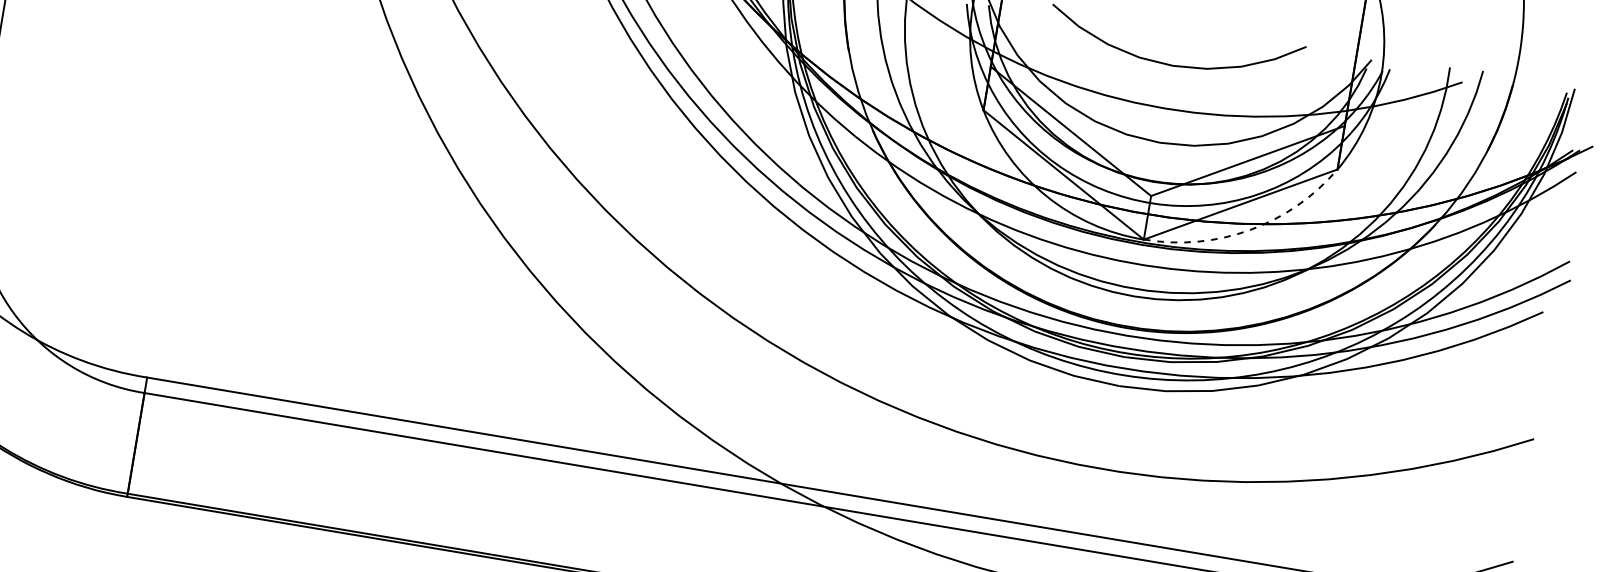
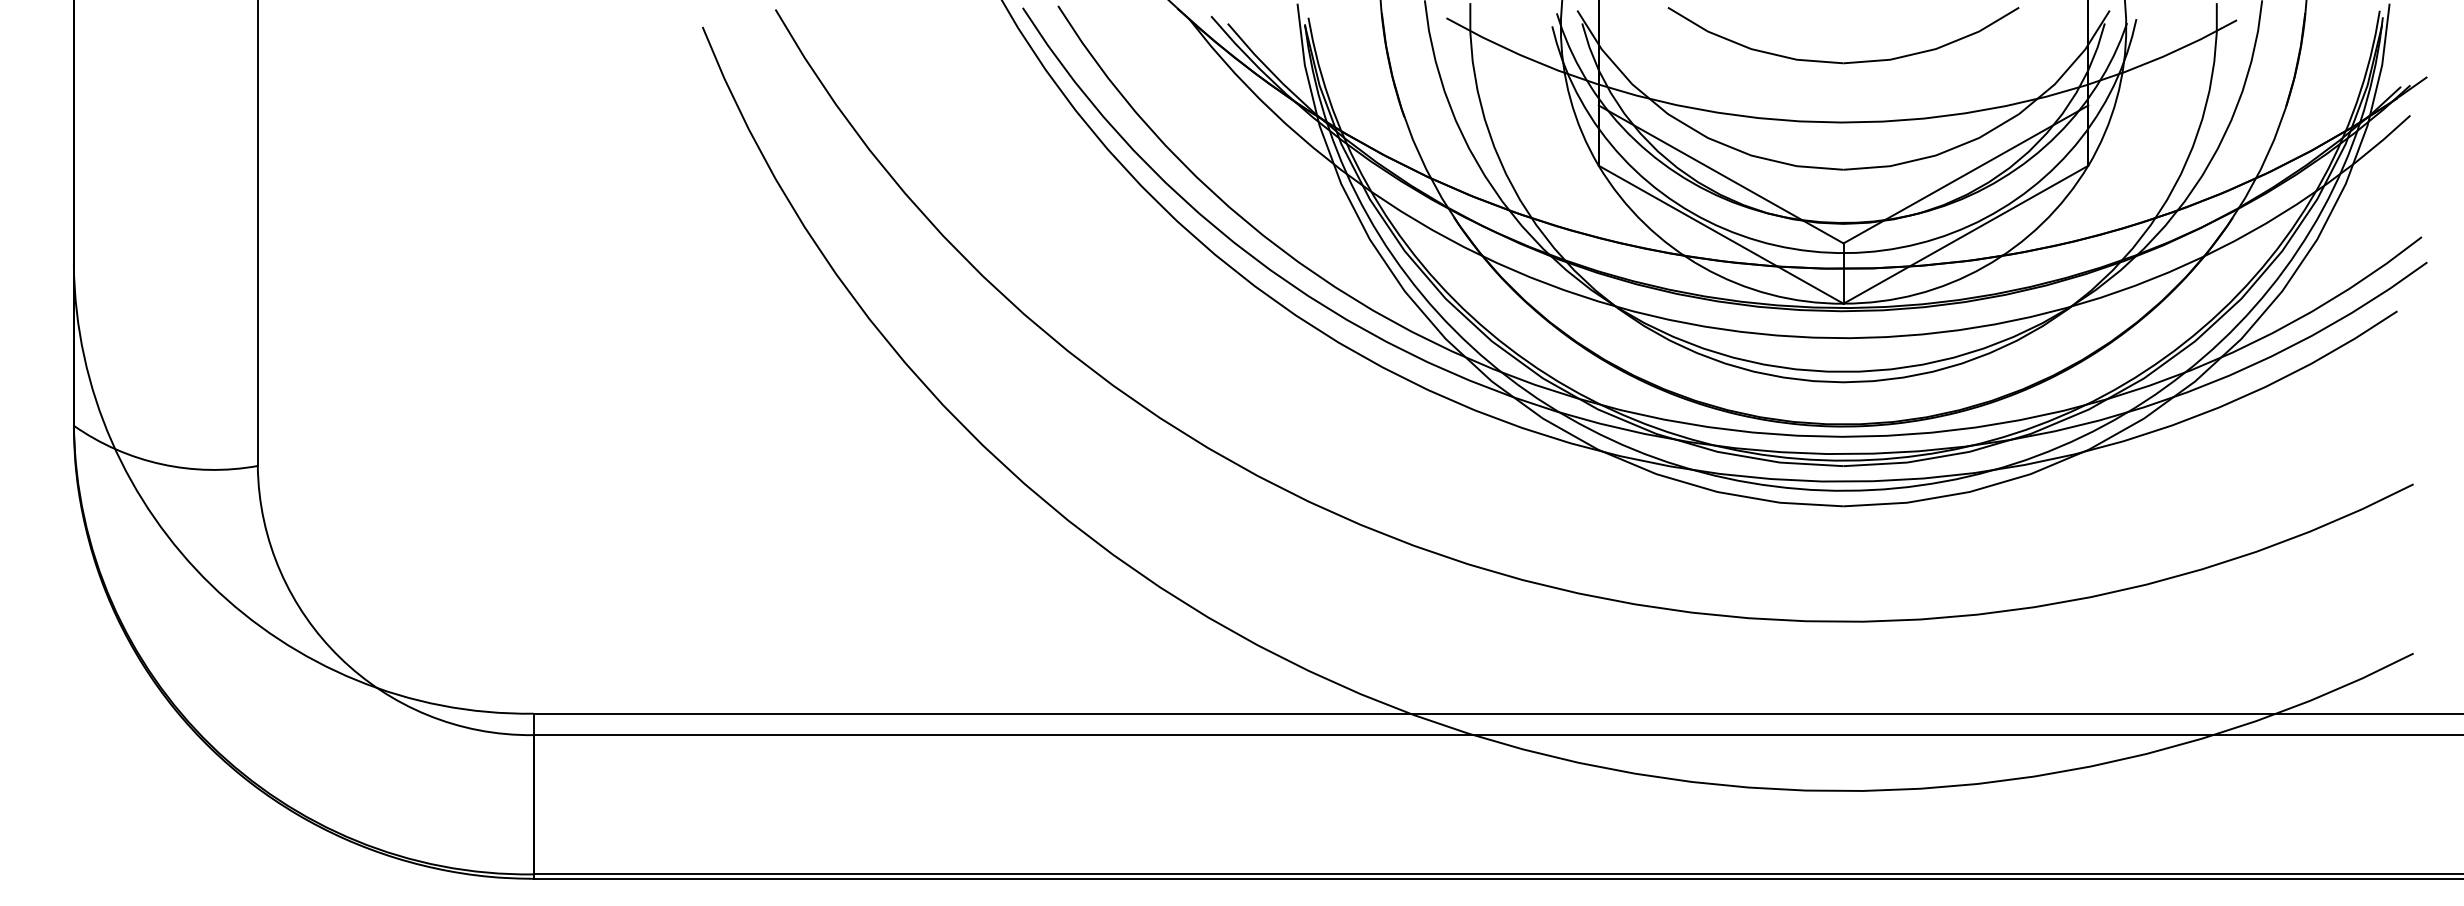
arc: (1250, 230) -> (1984, 267), dashed -> solid

